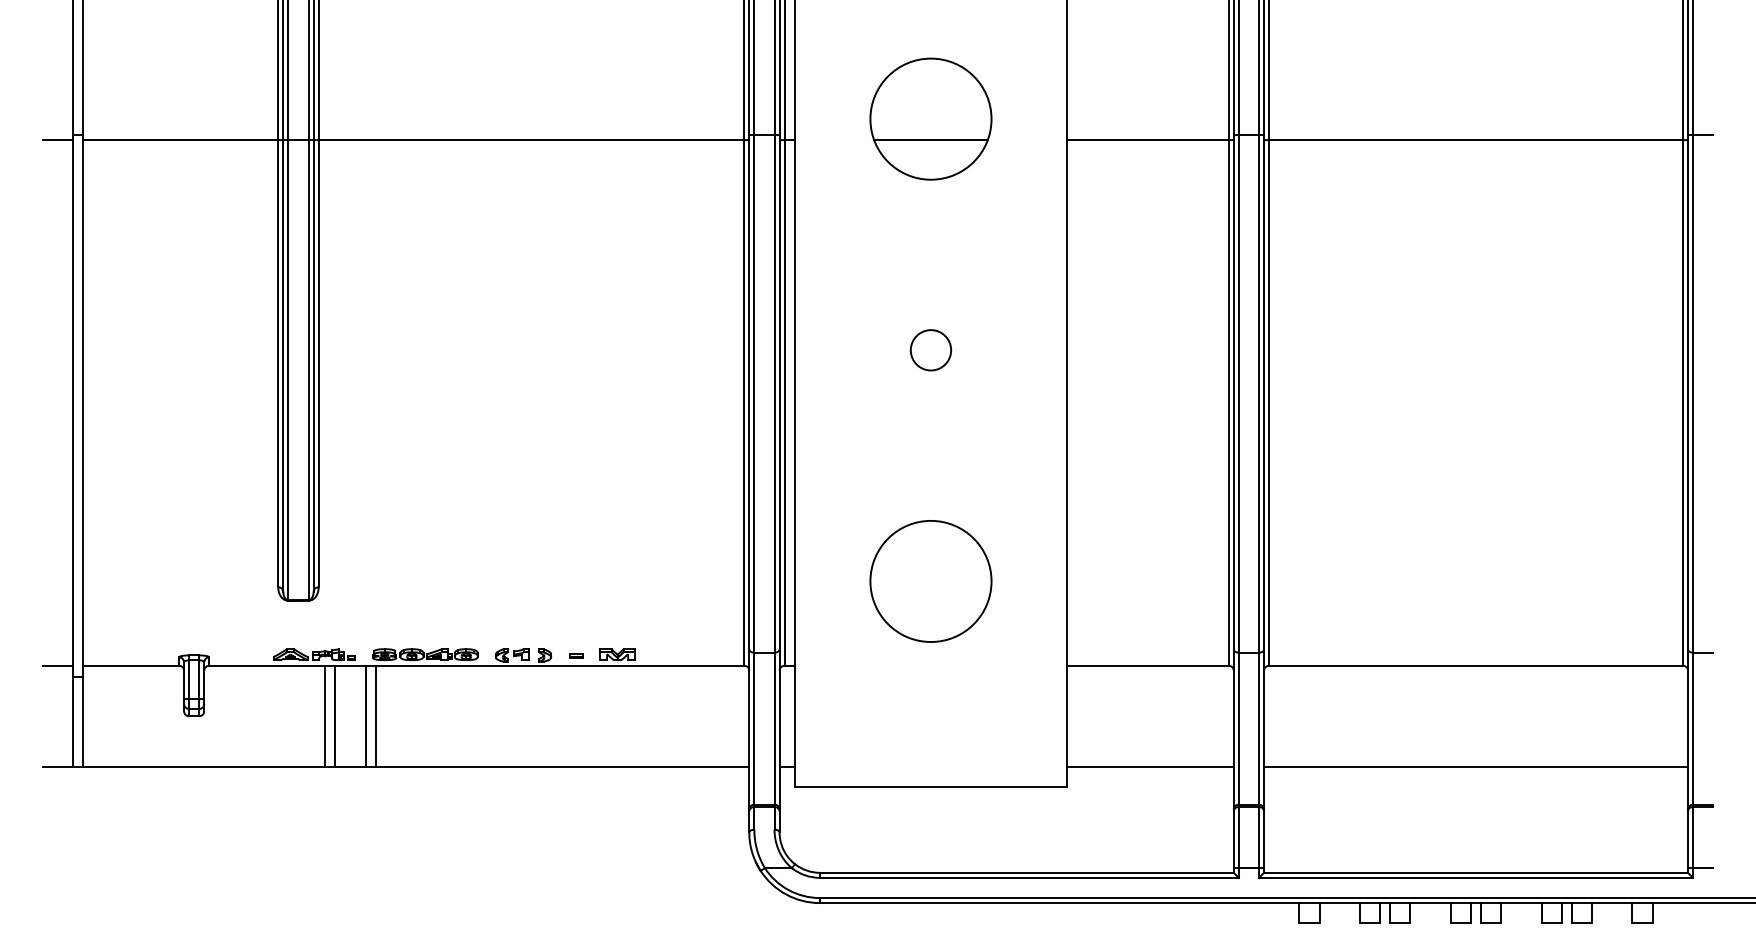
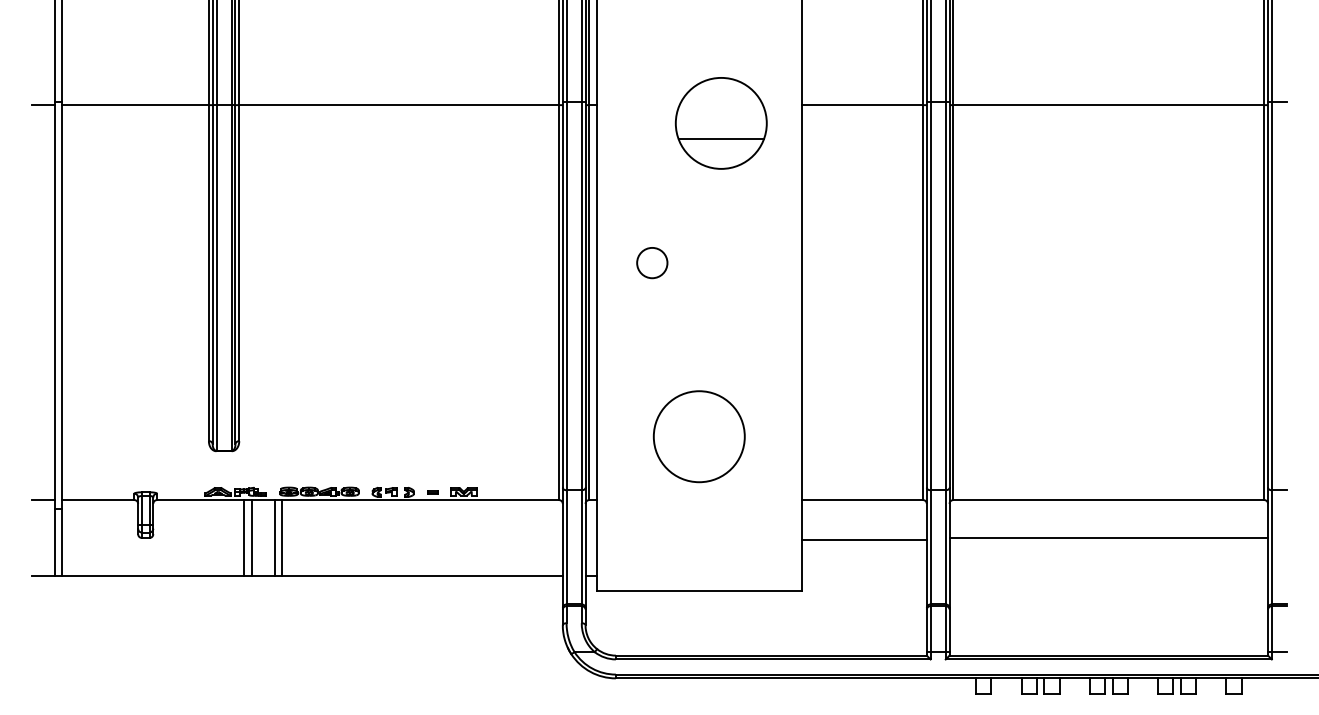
part: (929, 119) -> (720, 123), moved
circle: (931, 350) -> (652, 263), moved
line: (1149, 767) -> (863, 540), moved
line: (1475, 767) -> (1108, 538), moved

